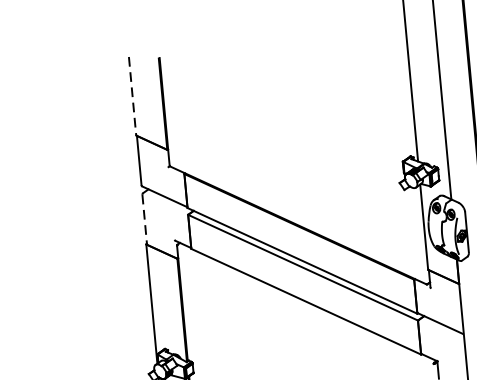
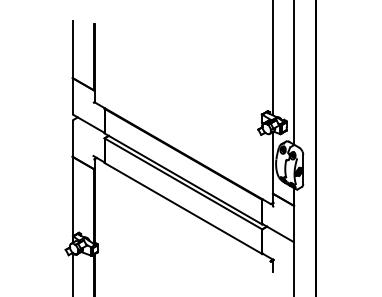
line: (132, 97) -> (72, 50), dashed -> solid
line: (145, 219) -> (73, 138), dashed -> solid

